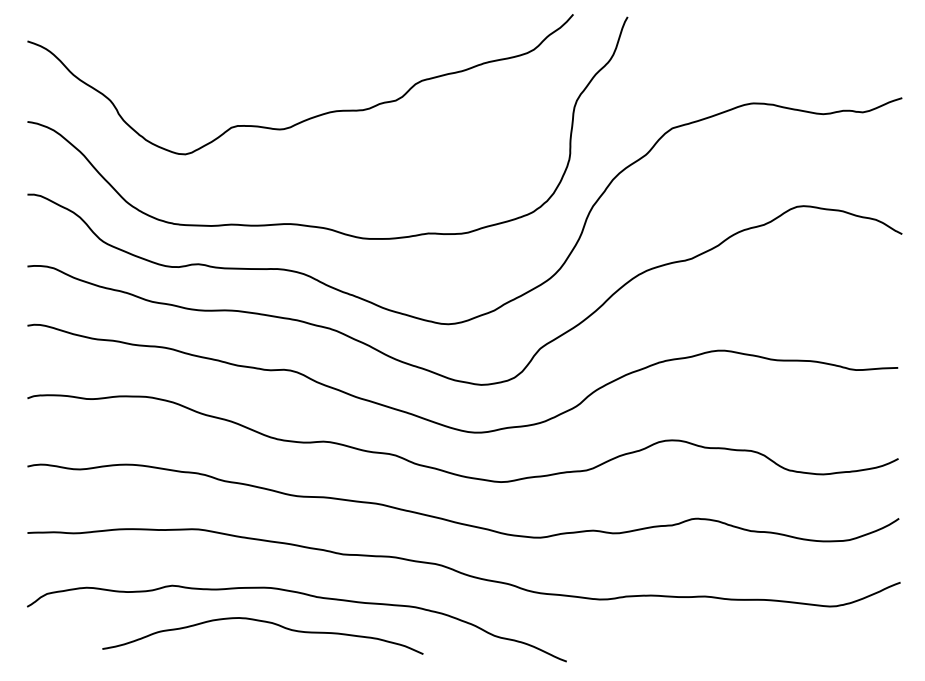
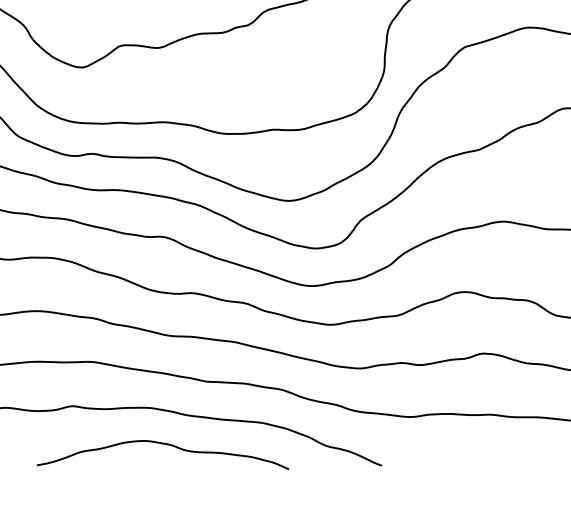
curve: (262, 622) -> (162, 444), moved

